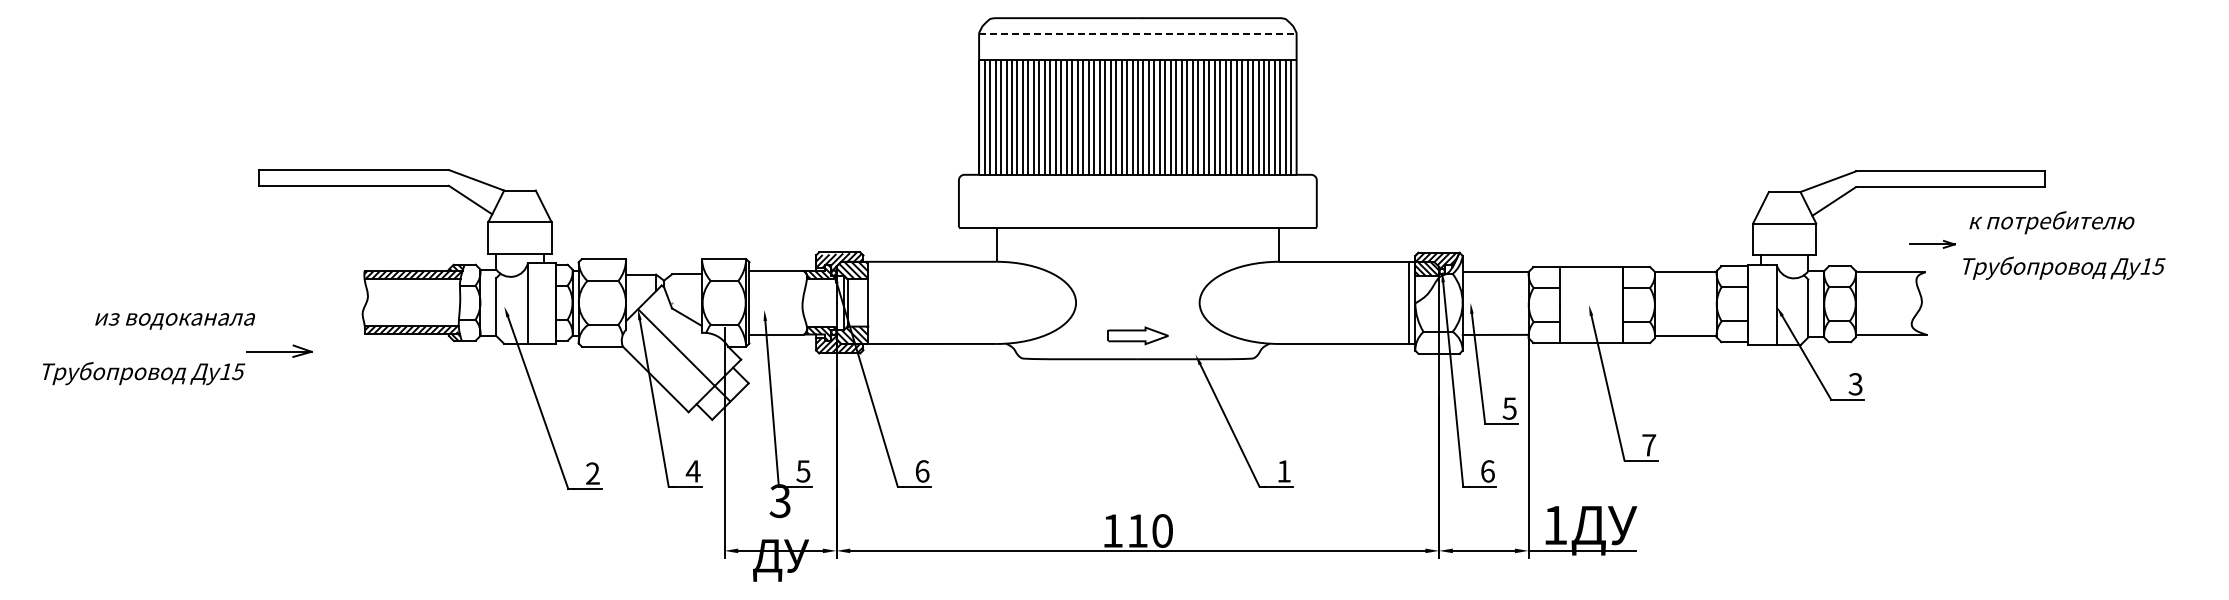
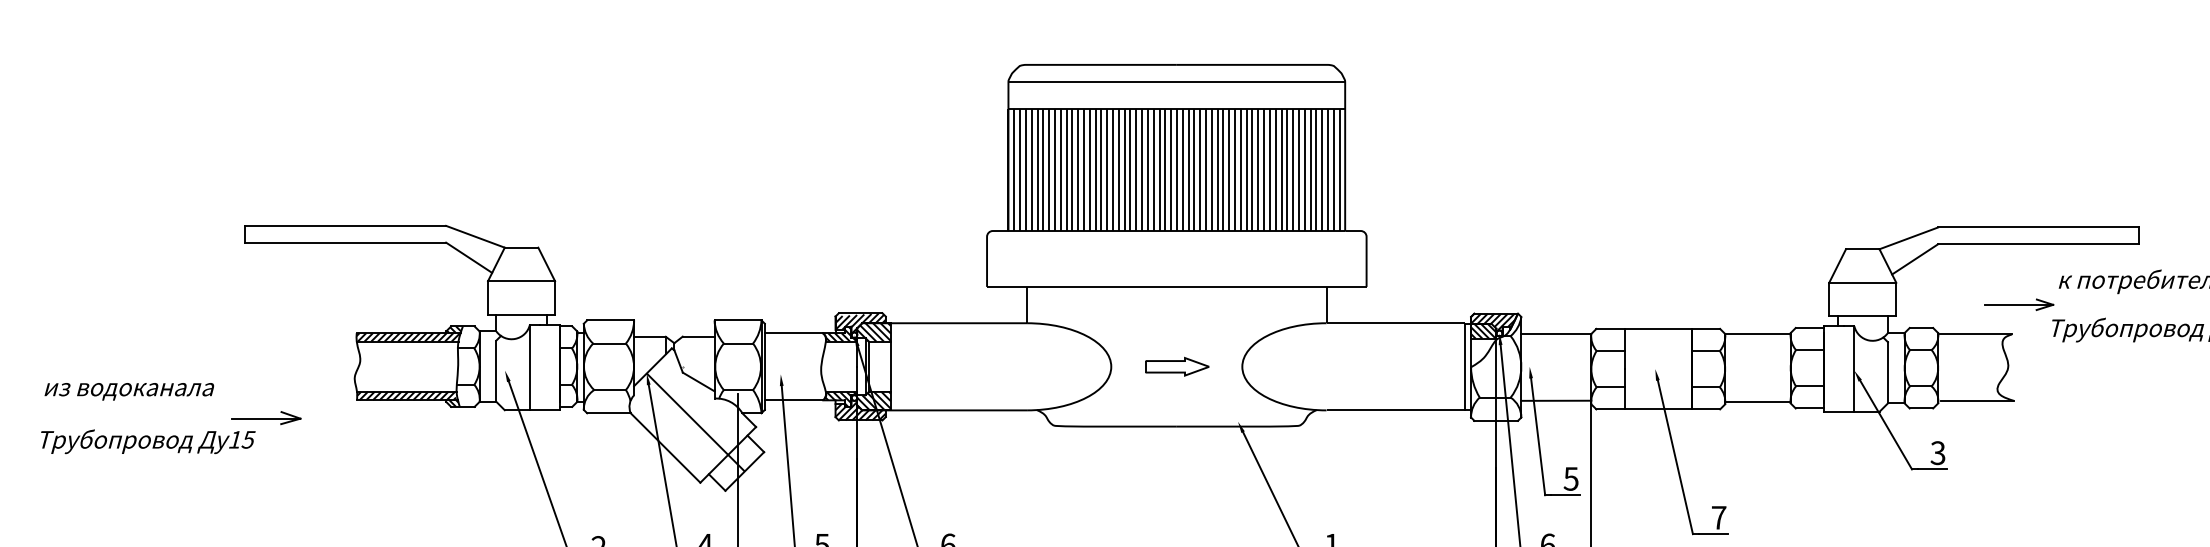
line: (1137, 34) -> (1176, 82), dashed -> solid
part: (1932, 244) -> (2019, 304), size x1.43
text: (174, 321) -> (128, 391), moved
part: (1137, 335) -> (1176, 366), moved
text: (144, 373) -> (148, 441), moved

